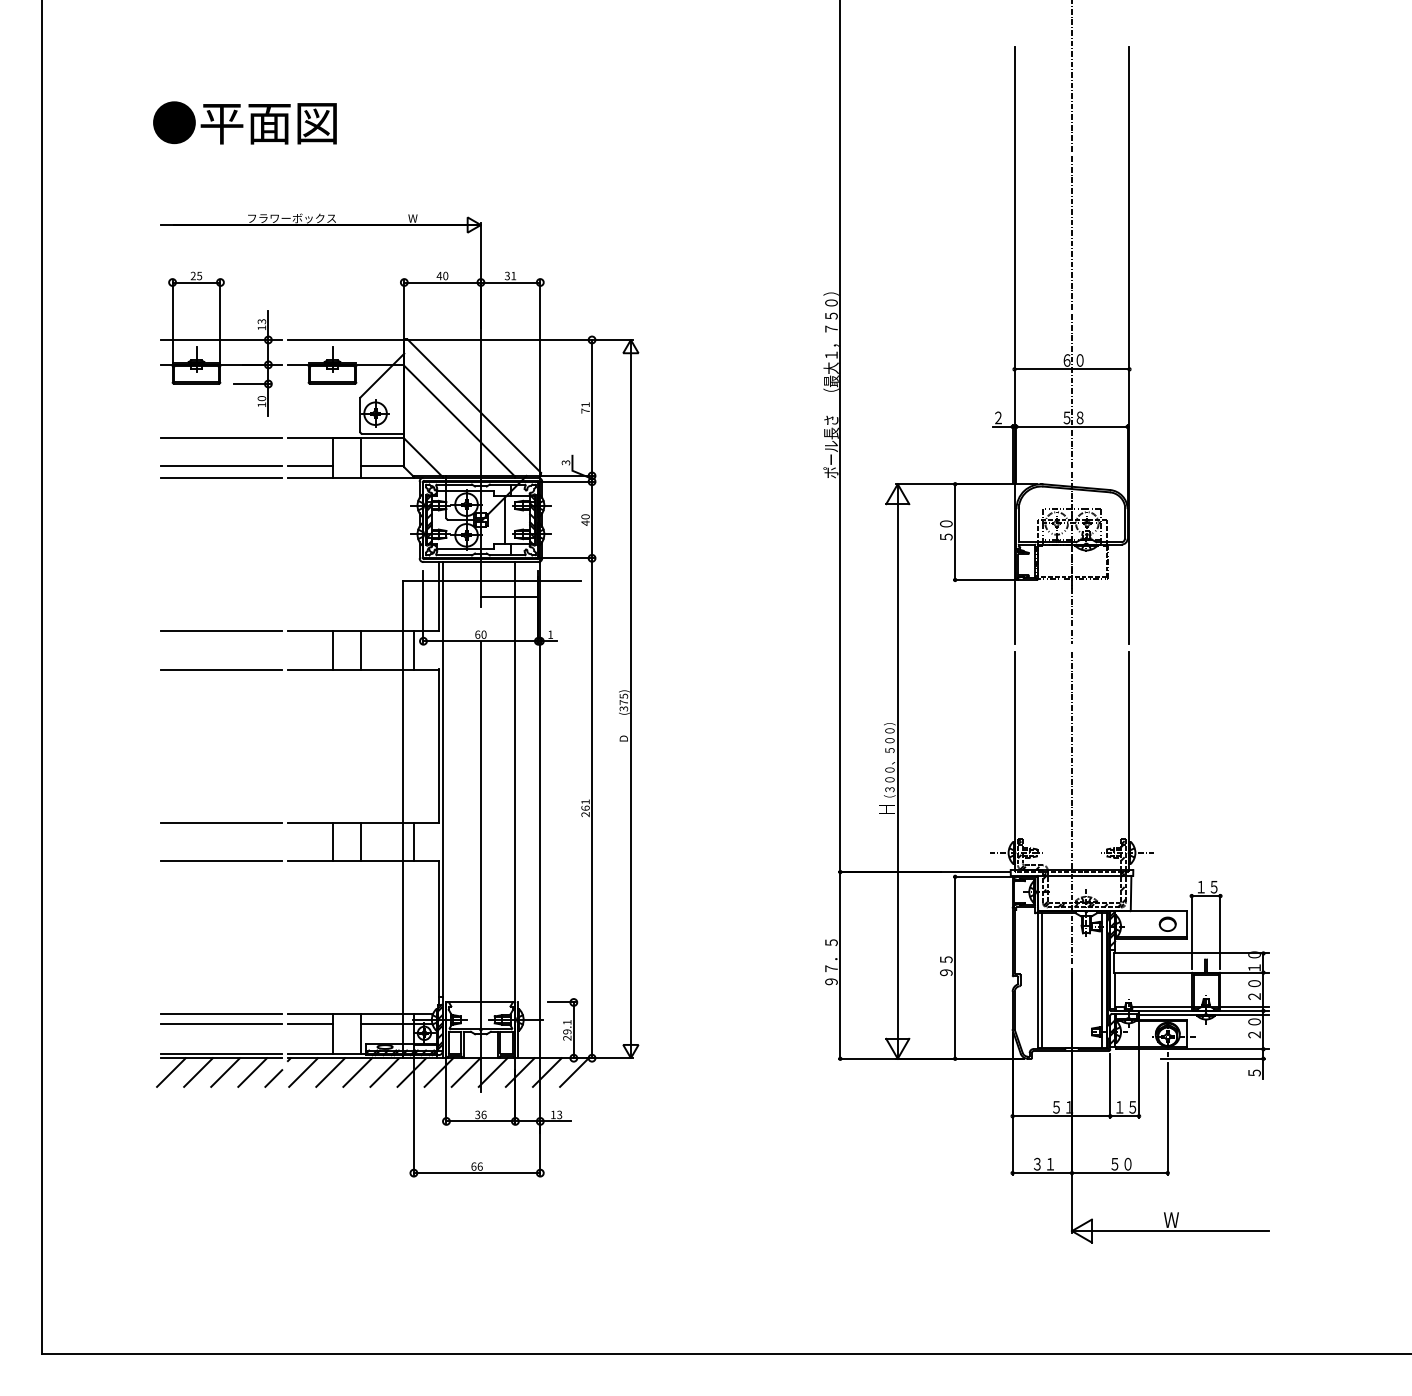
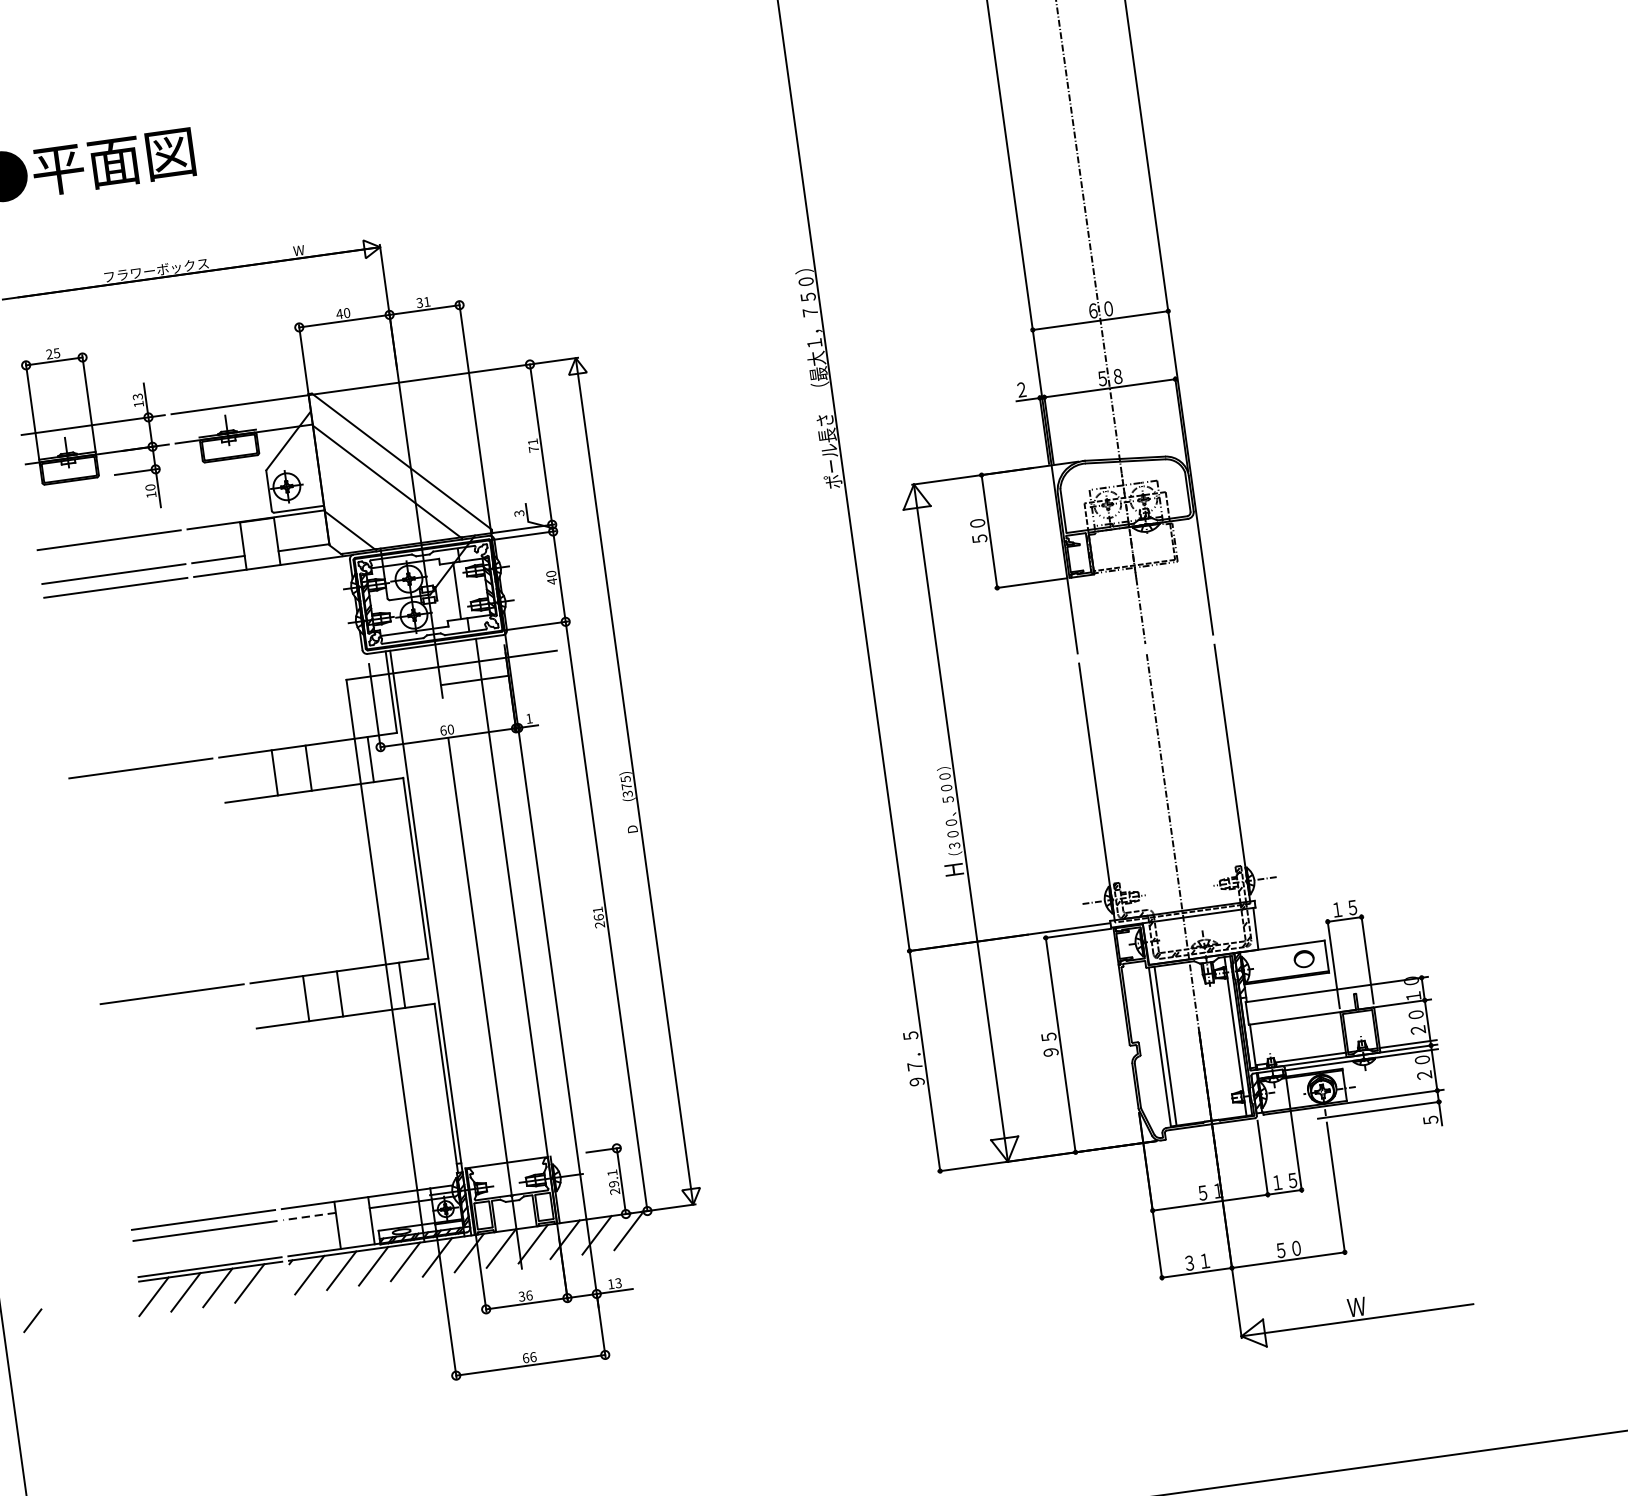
line: (221, 669) -> (147, 813), removed
line: (221, 861) -> (178, 1039), removed
line: (309, 1023) -> (308, 1216), solid -> dashed
line: (273, 1078) -> (32, 1320), moved

